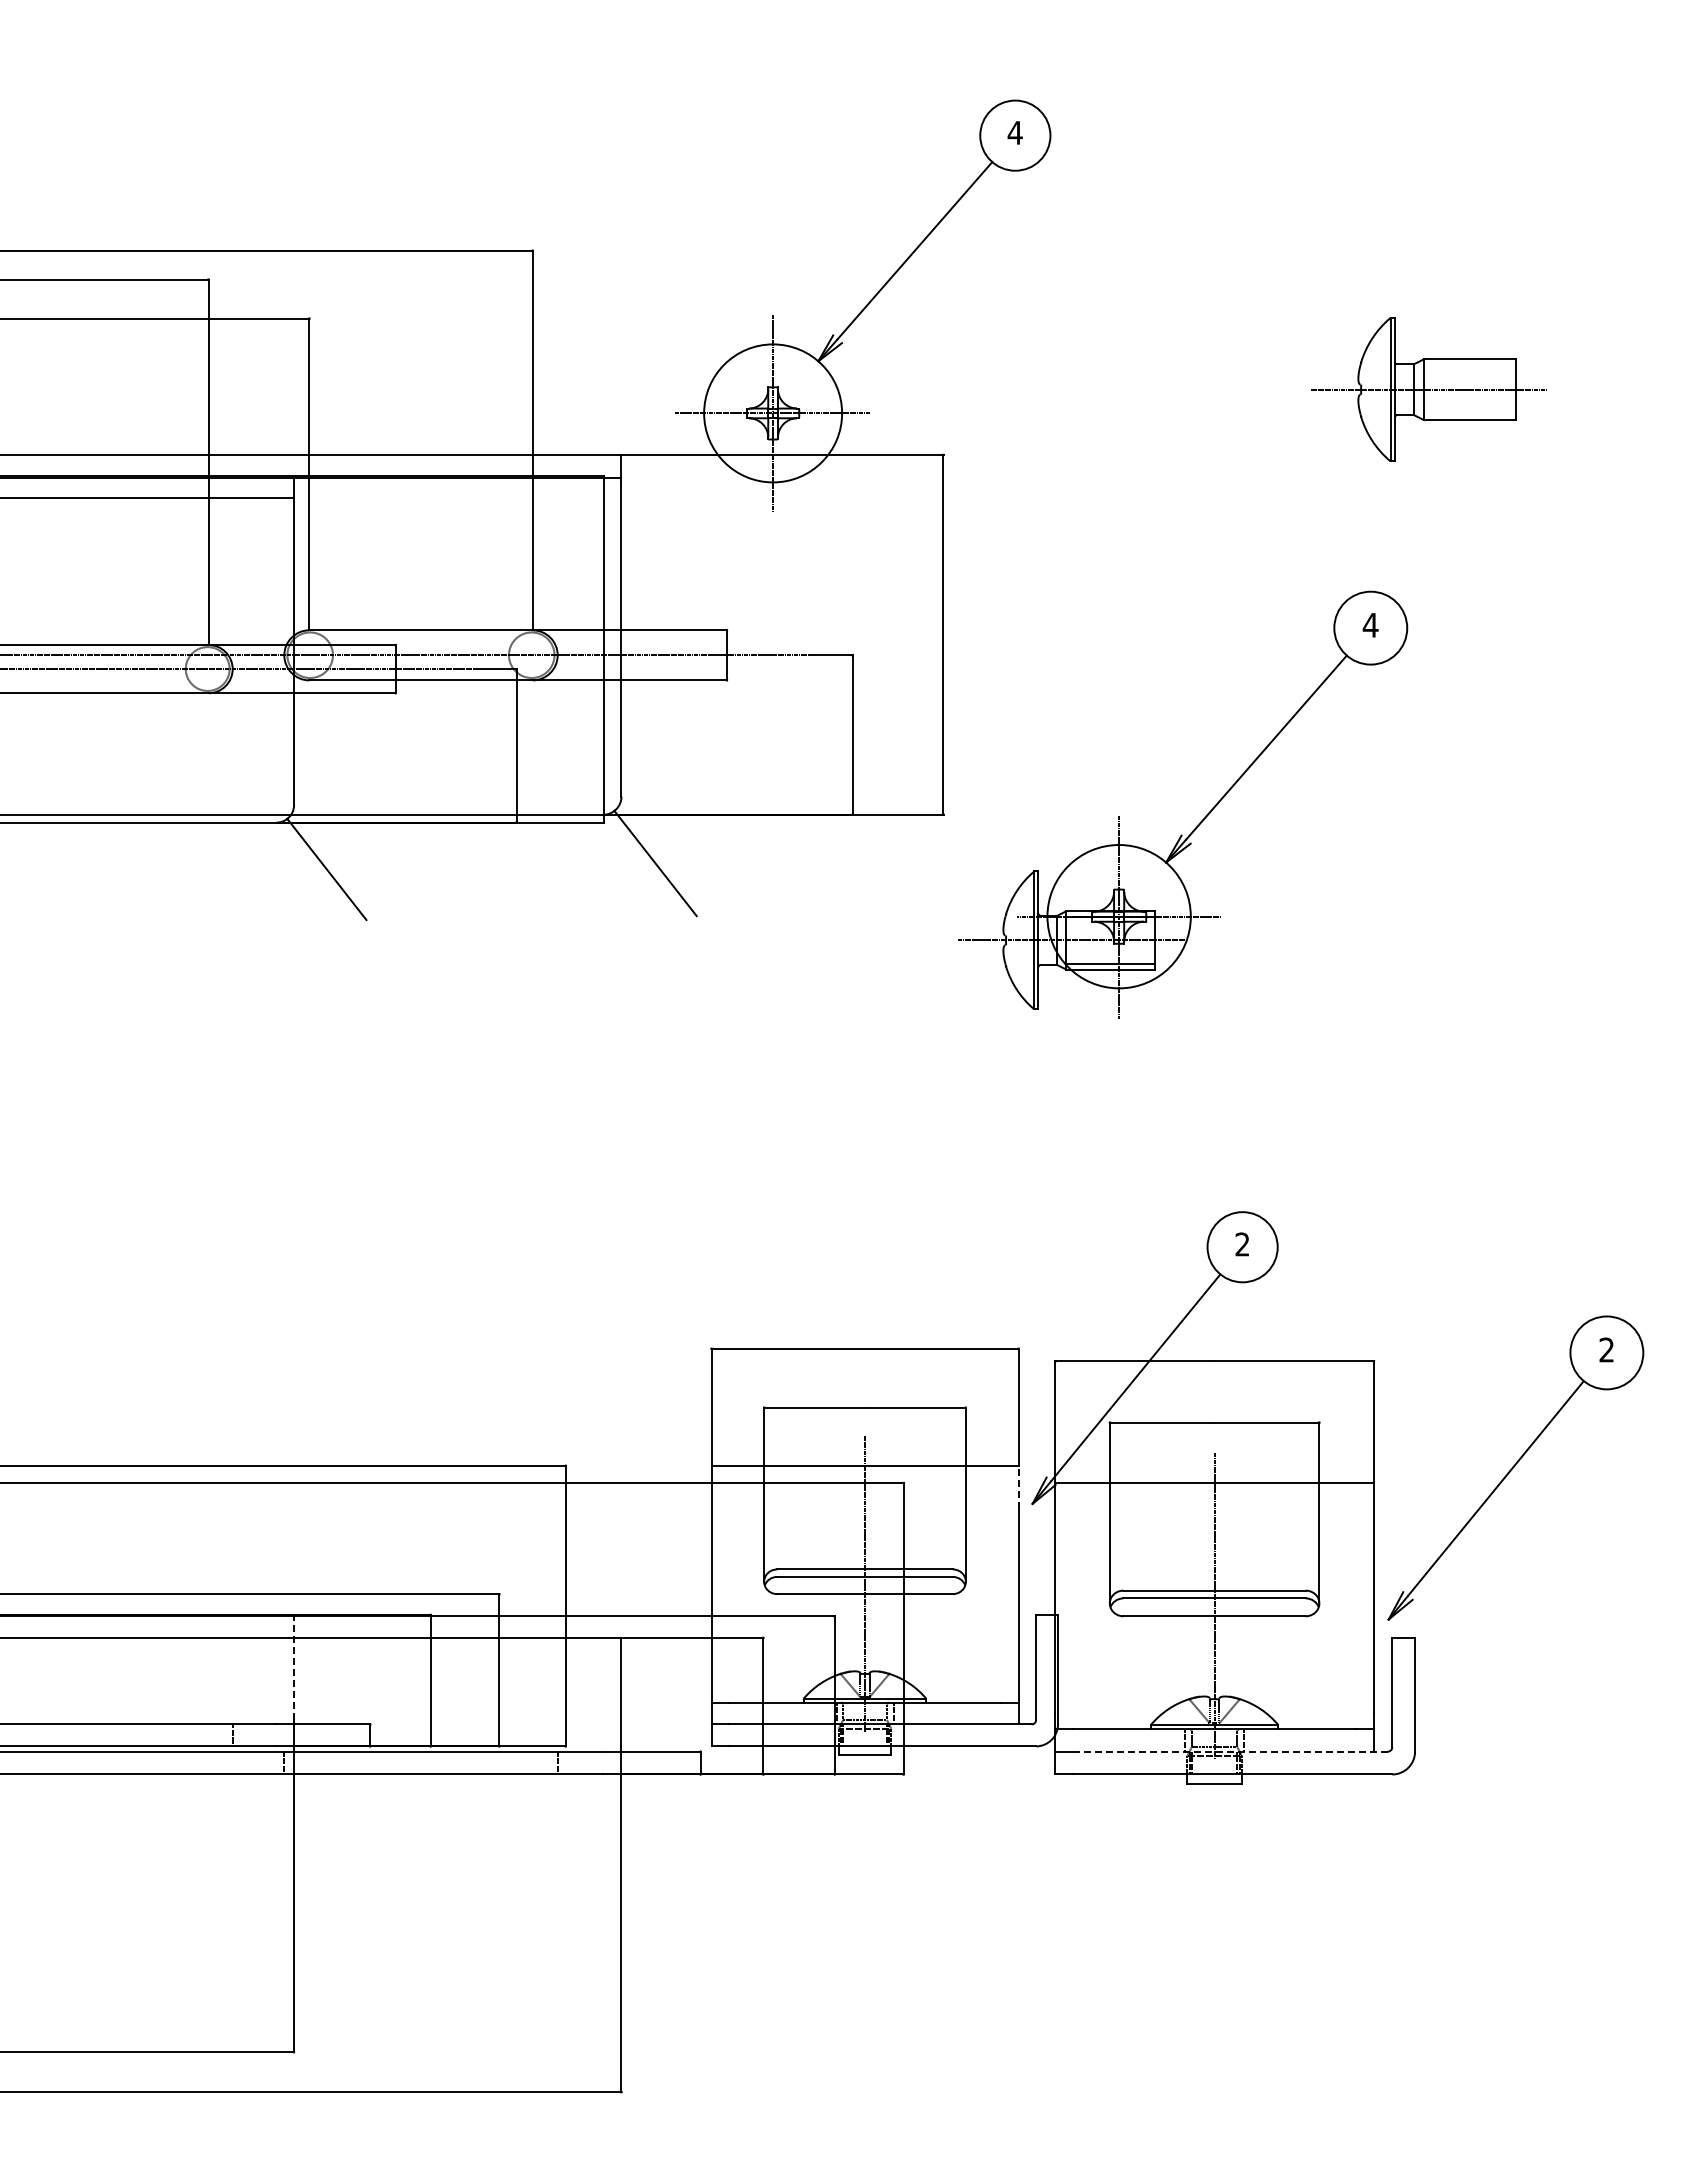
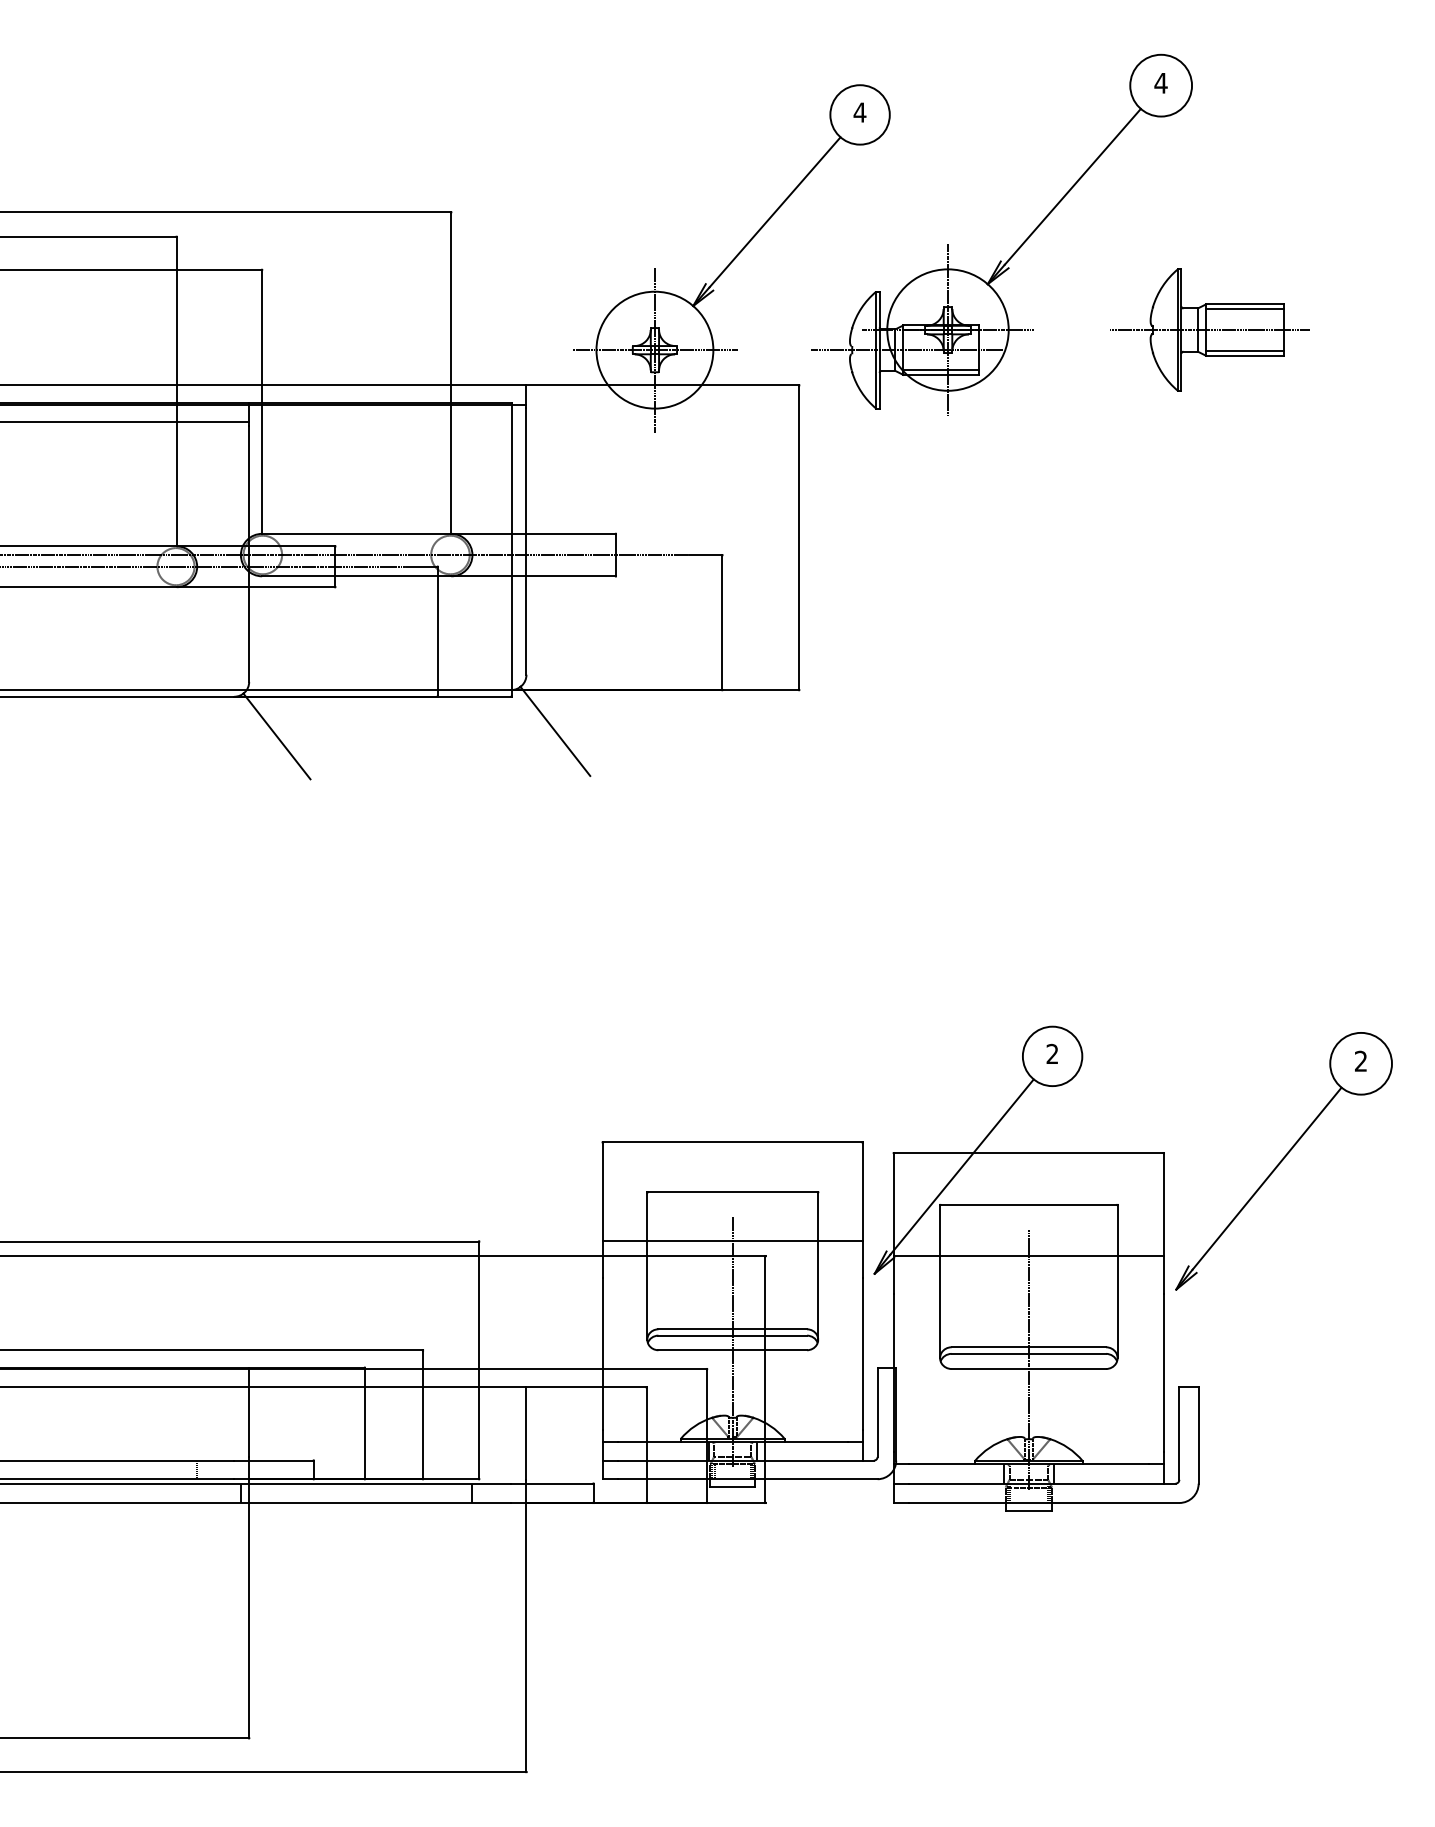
line: (1469, 365) -> (1244, 309), added
line: (1469, 414) -> (1244, 351), added
part: (1200, 821) -> (1016, 249), moved
part: (1515, 1467) -> (1283, 1160), moved
line: (1018, 1487) -> (862, 1259), dashed -> solid
line: (294, 1667) -> (249, 1412), dashed -> solid
line: (1231, 1751) -> (1043, 1483), dashed -> solid

